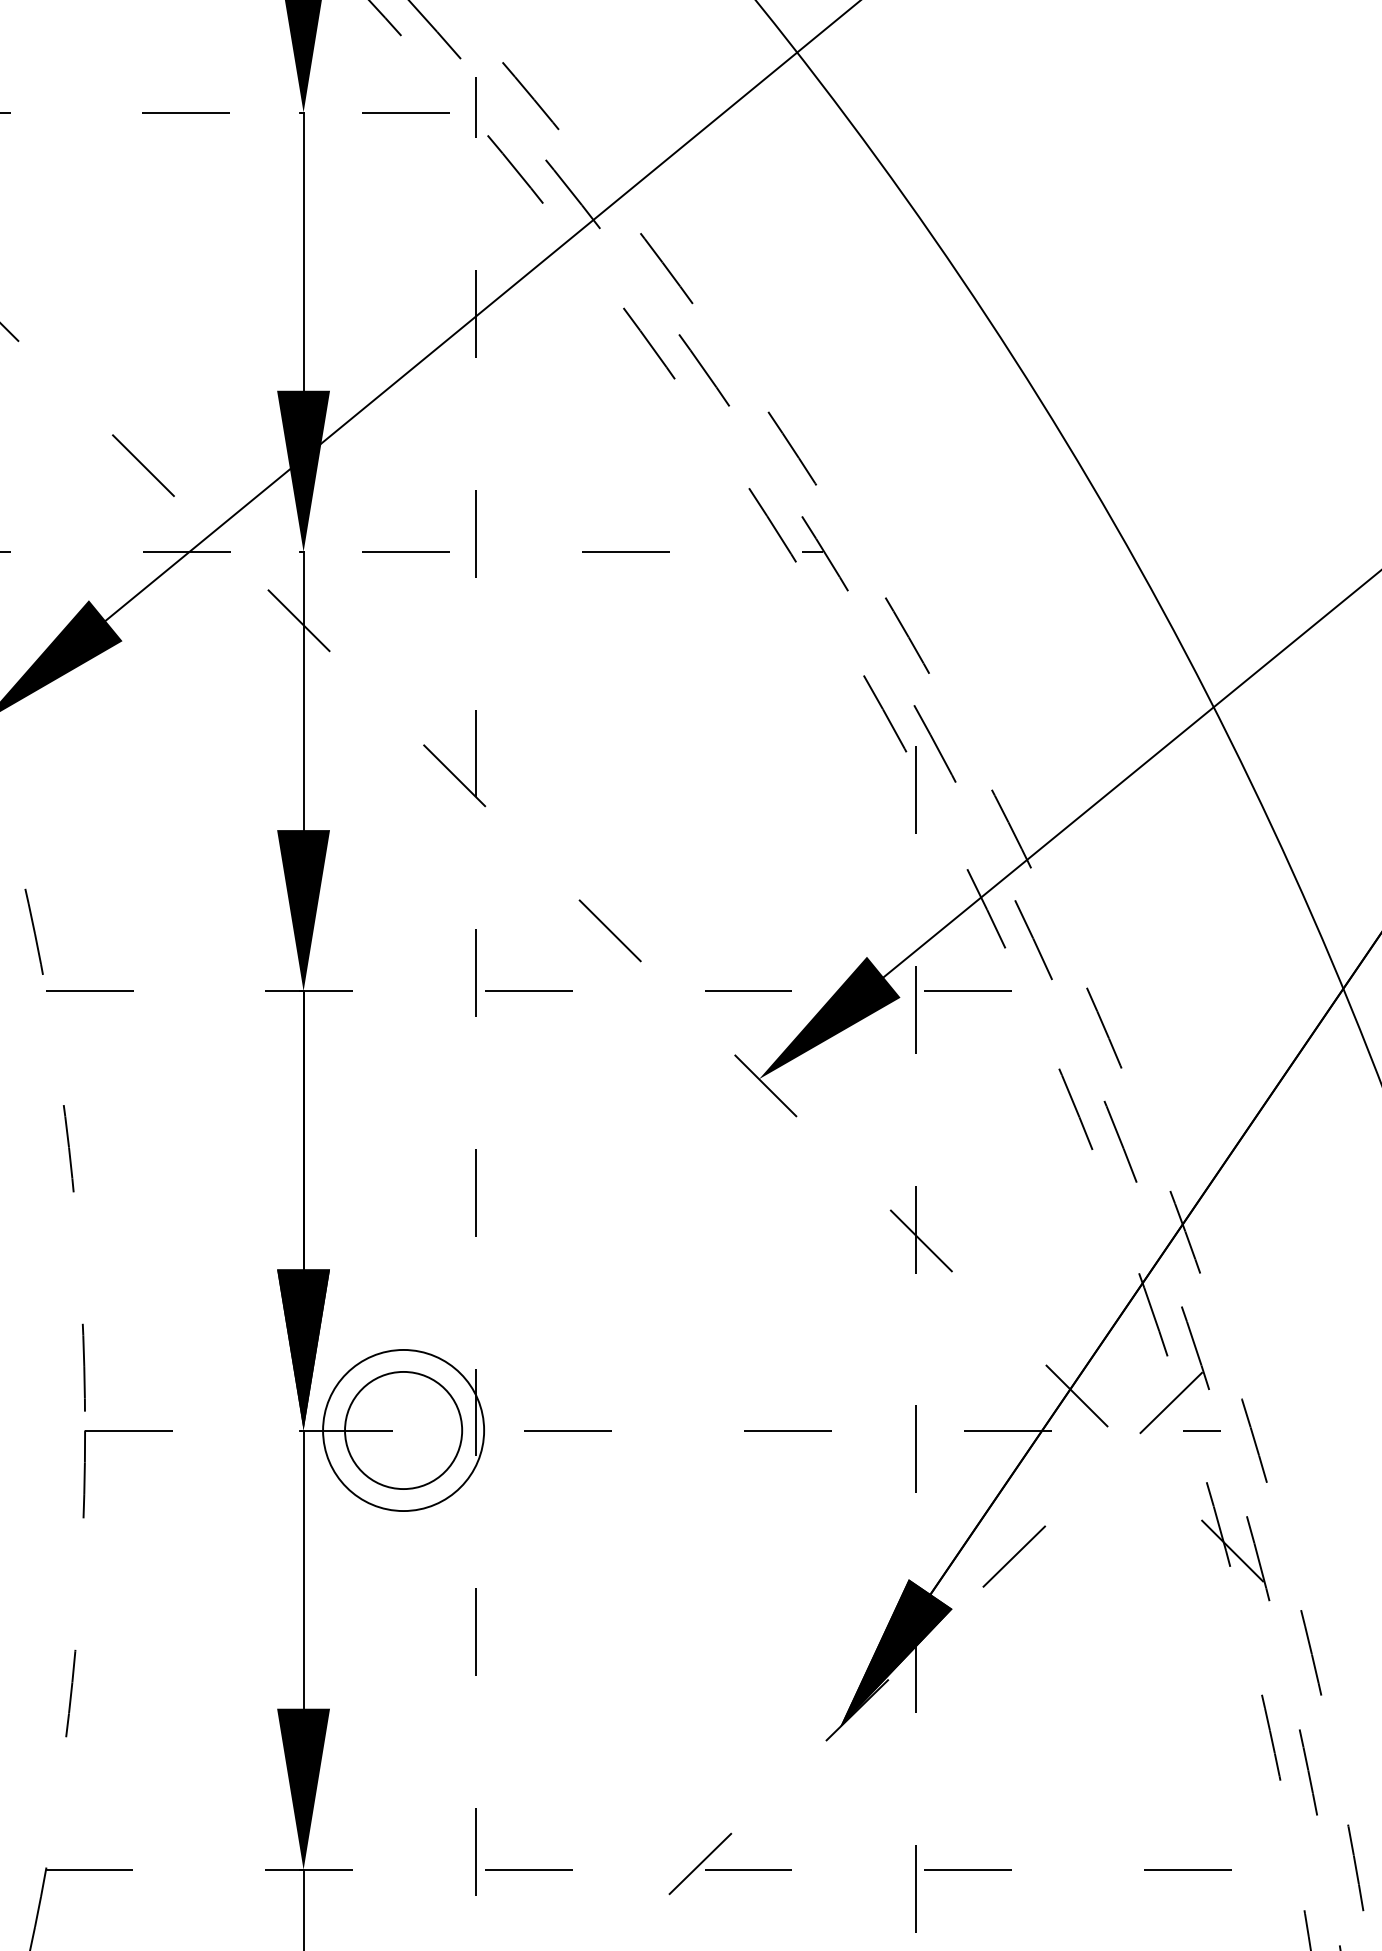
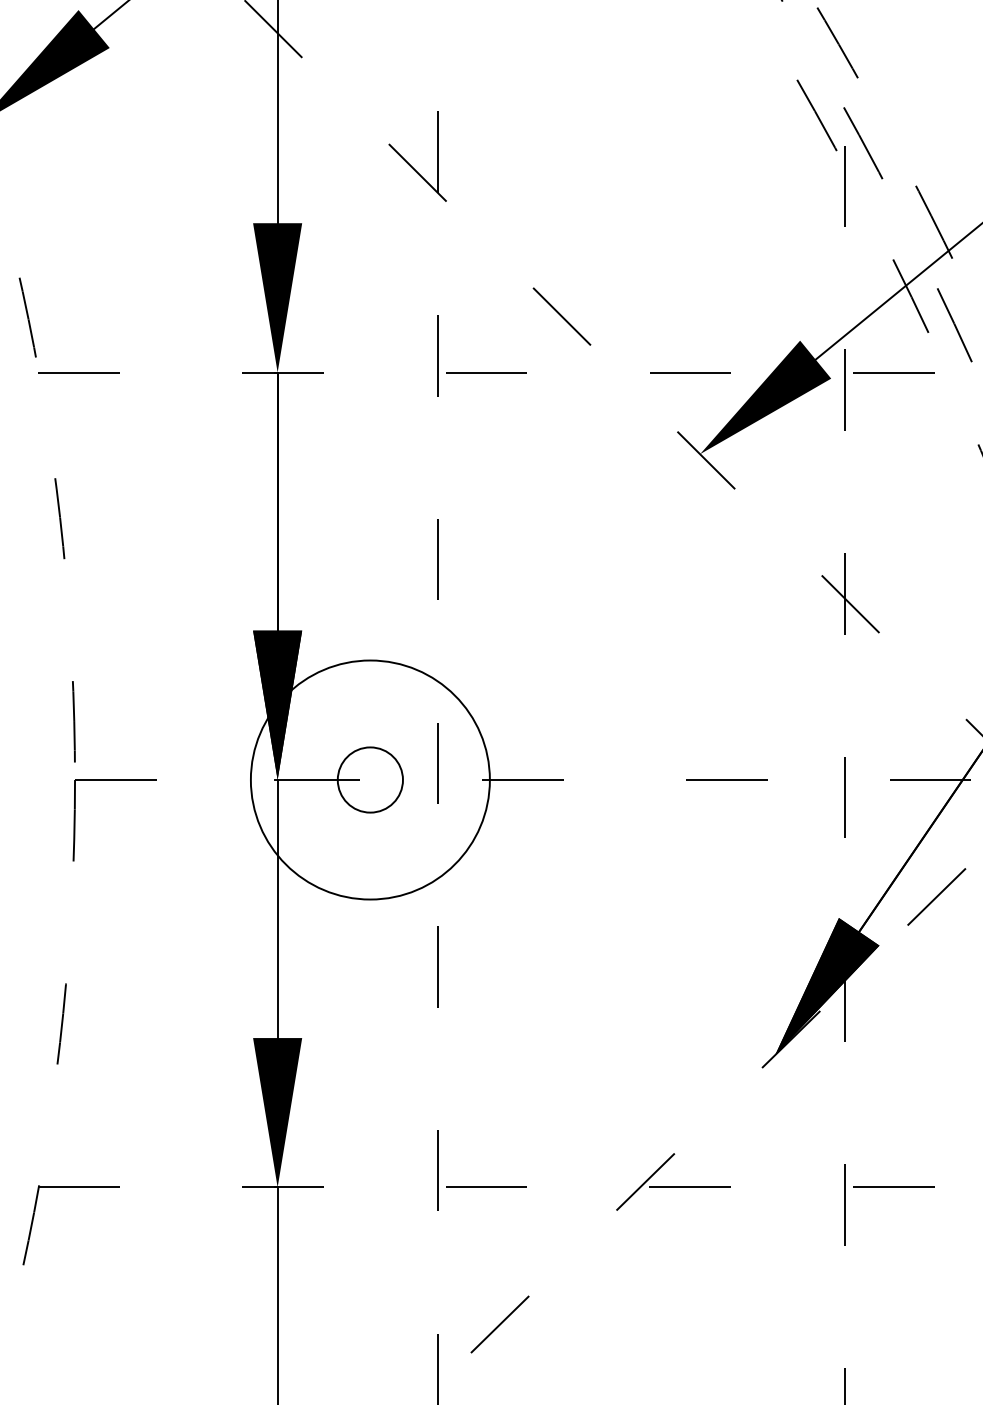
circle: (403, 1430) -> (370, 780), size x0.6
circle: (403, 1430) -> (370, 780), size x1.6

